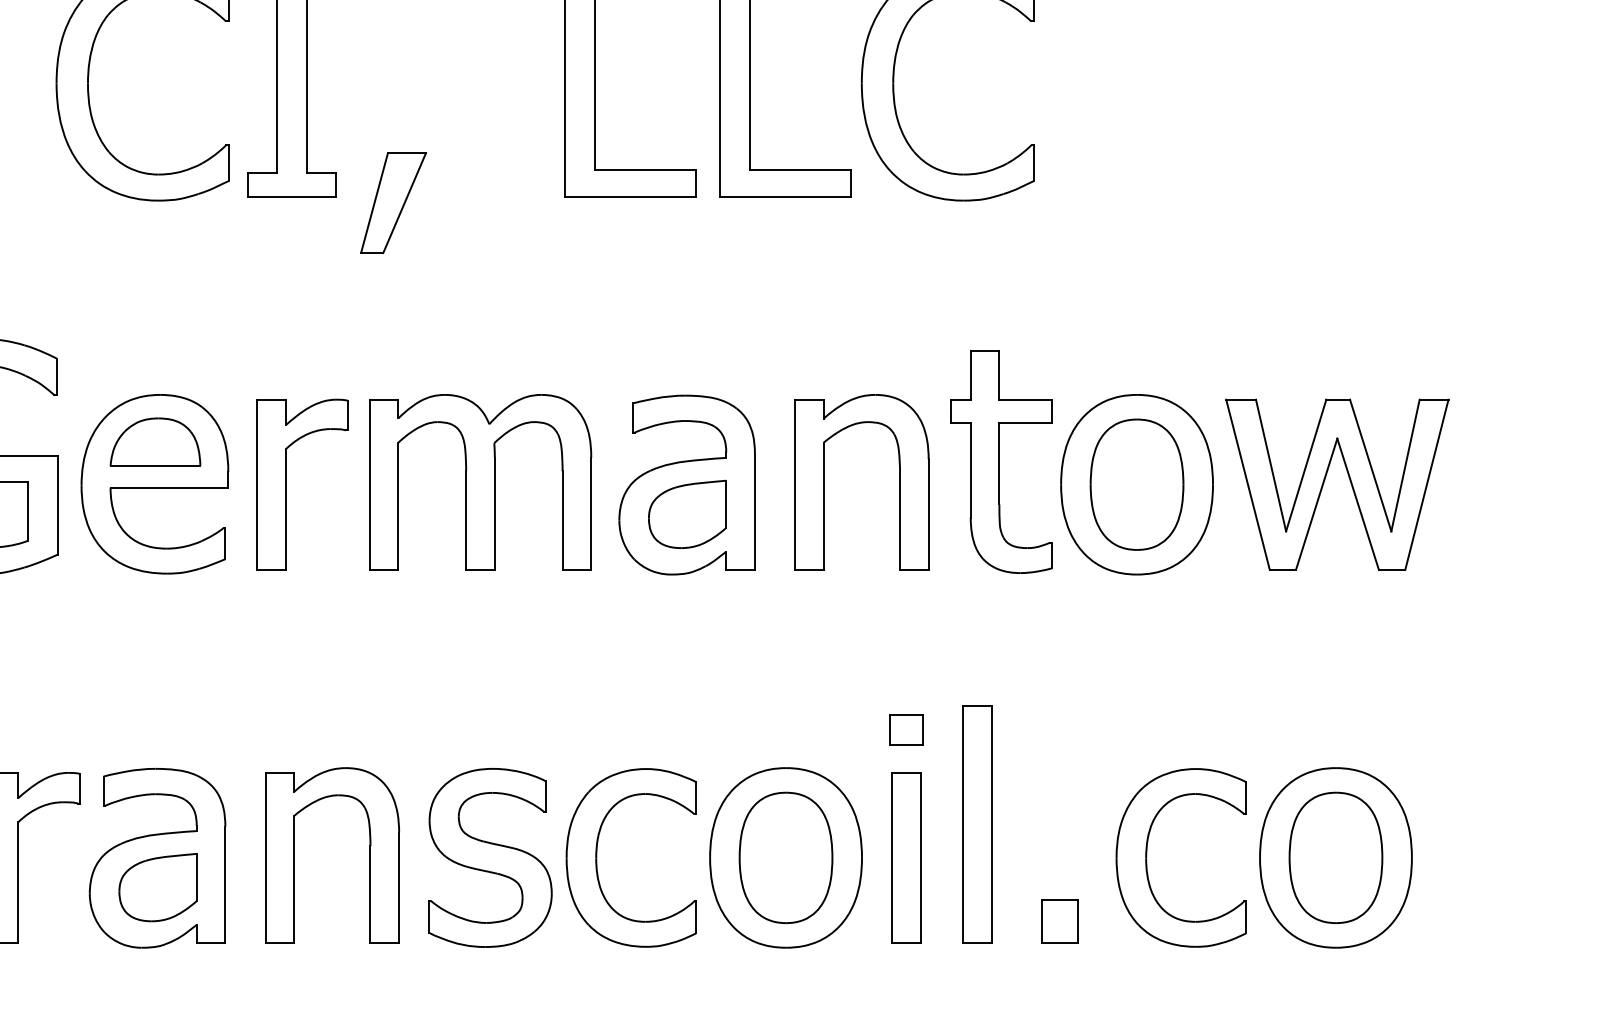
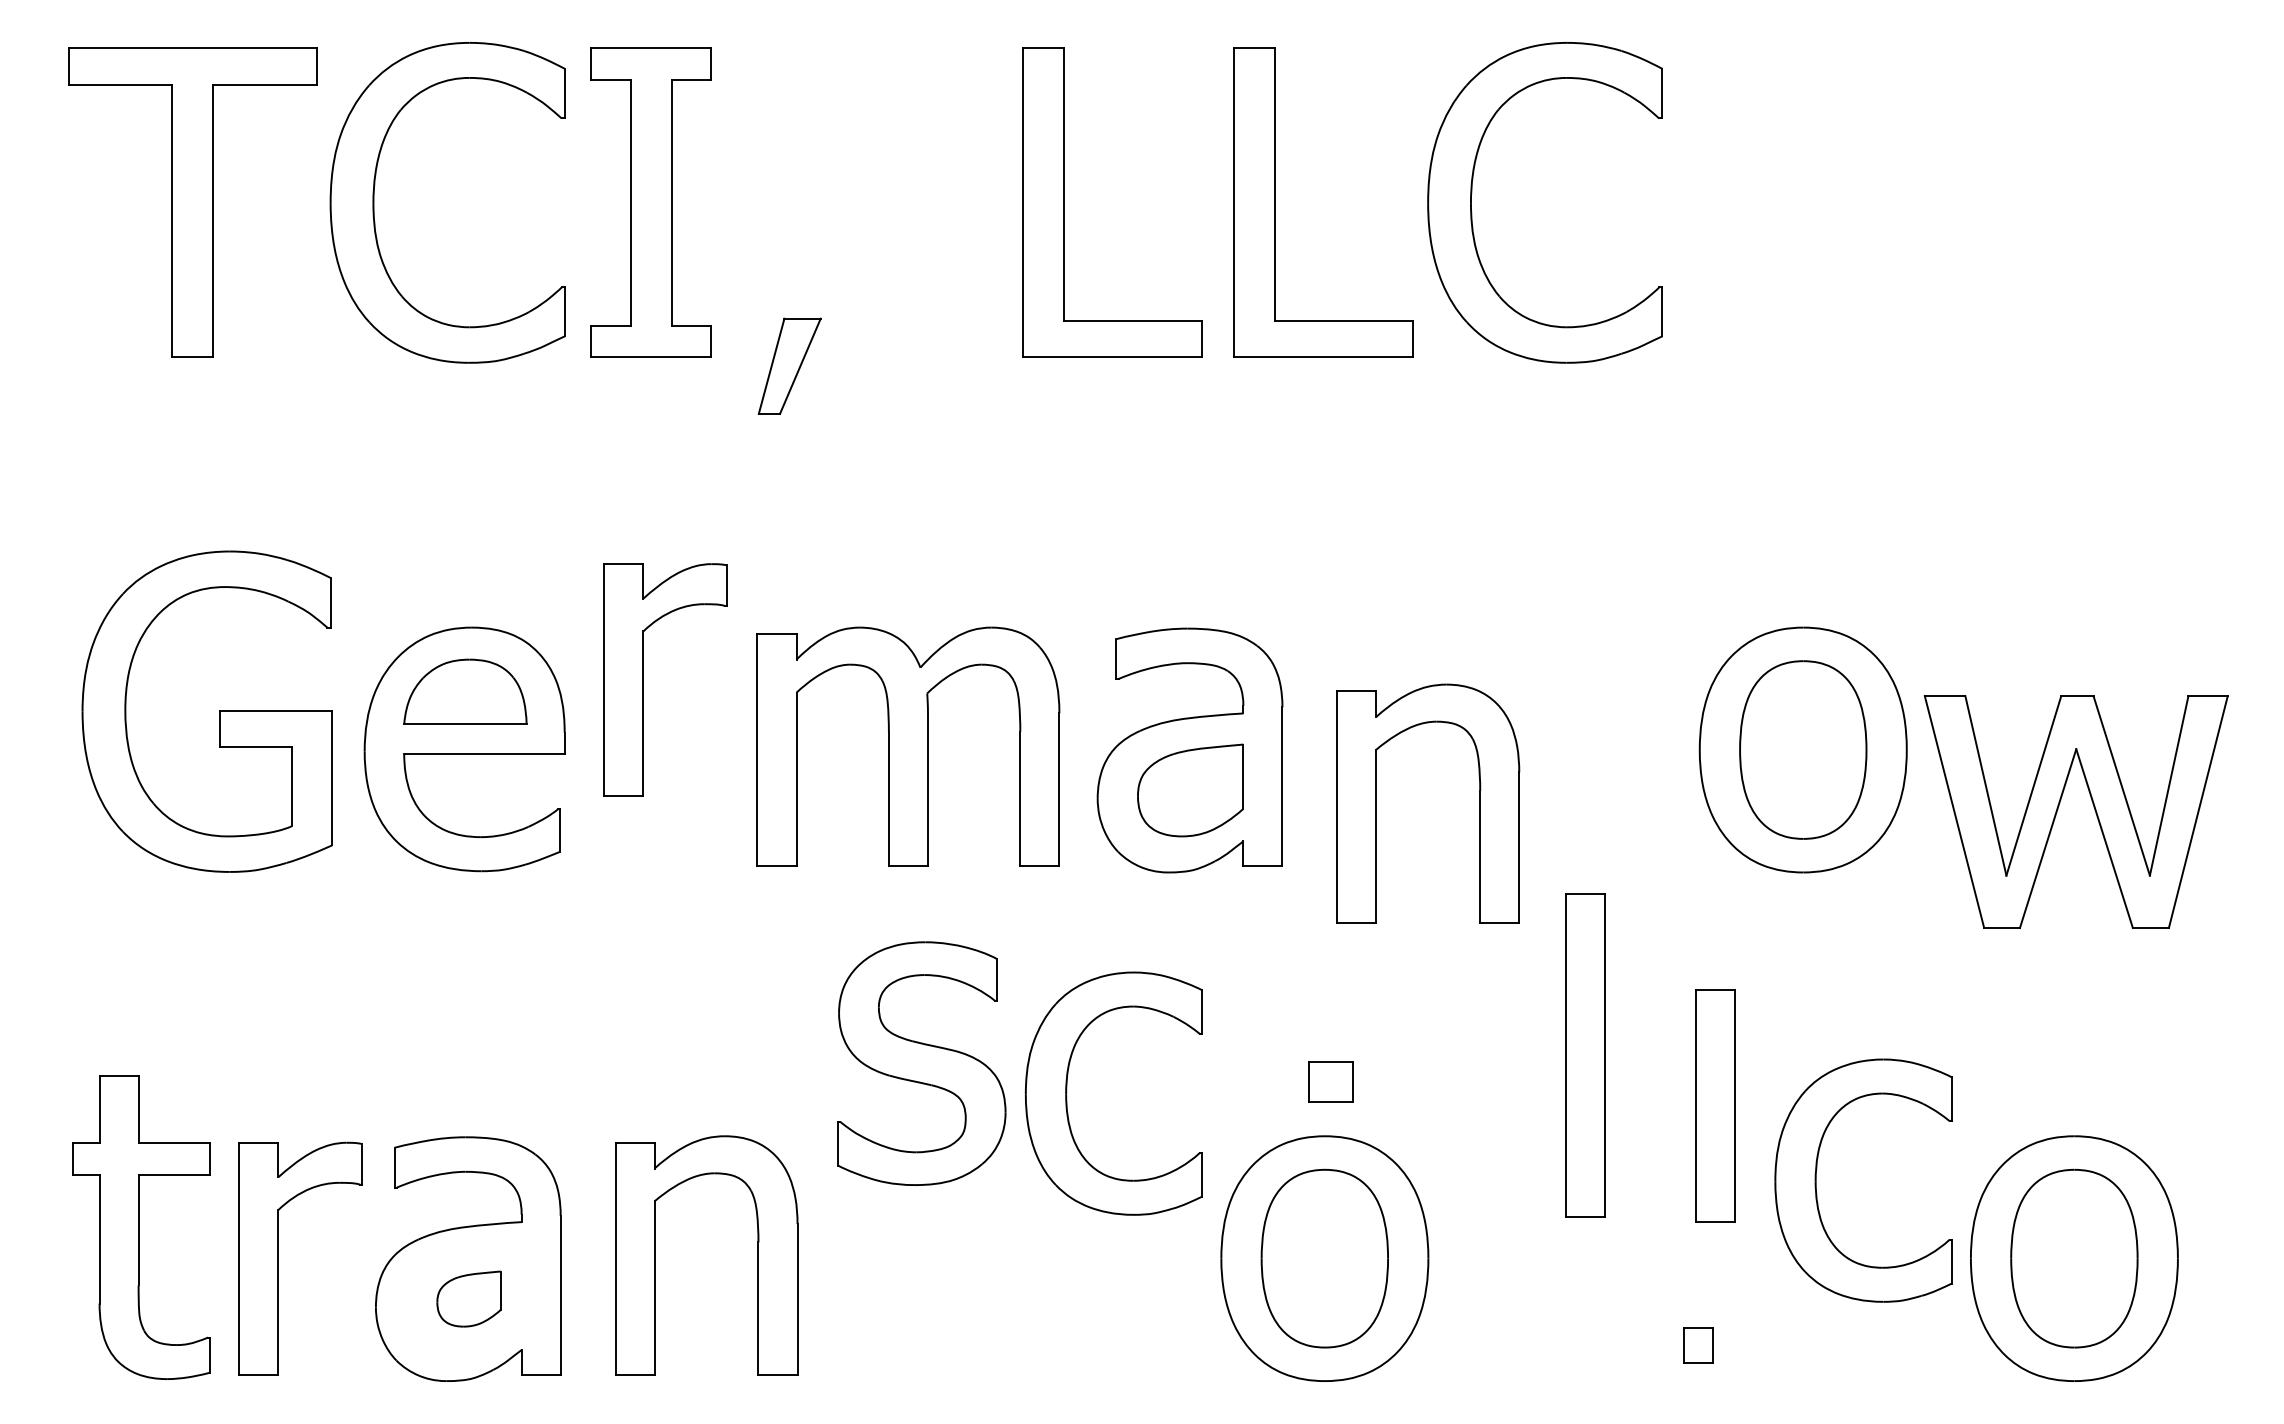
part: (393, 203) -> (789, 366), size x0.7
part: (1001, 462) -> (1618, 719), removed
part: (1325, 480) -> (2059, 806), moved
part: (899, 482) -> (1479, 803), moved
part: (286, 484) -> (643, 679), moved
part: (906, 729) -> (1330, 1081), moved
part: (977, 824) -> (1585, 1055), moved
part: (597, 856) -> (1067, 1091), moved
part: (490, 857) -> (921, 1063), moved
part: (906, 857) -> (1715, 1105), moved
part: (1146, 857) -> (1816, 1180), moved
part: (157, 887) -> (468, 1298), size x0.6
part: (1060, 921) -> (1698, 1345), size x0.6

